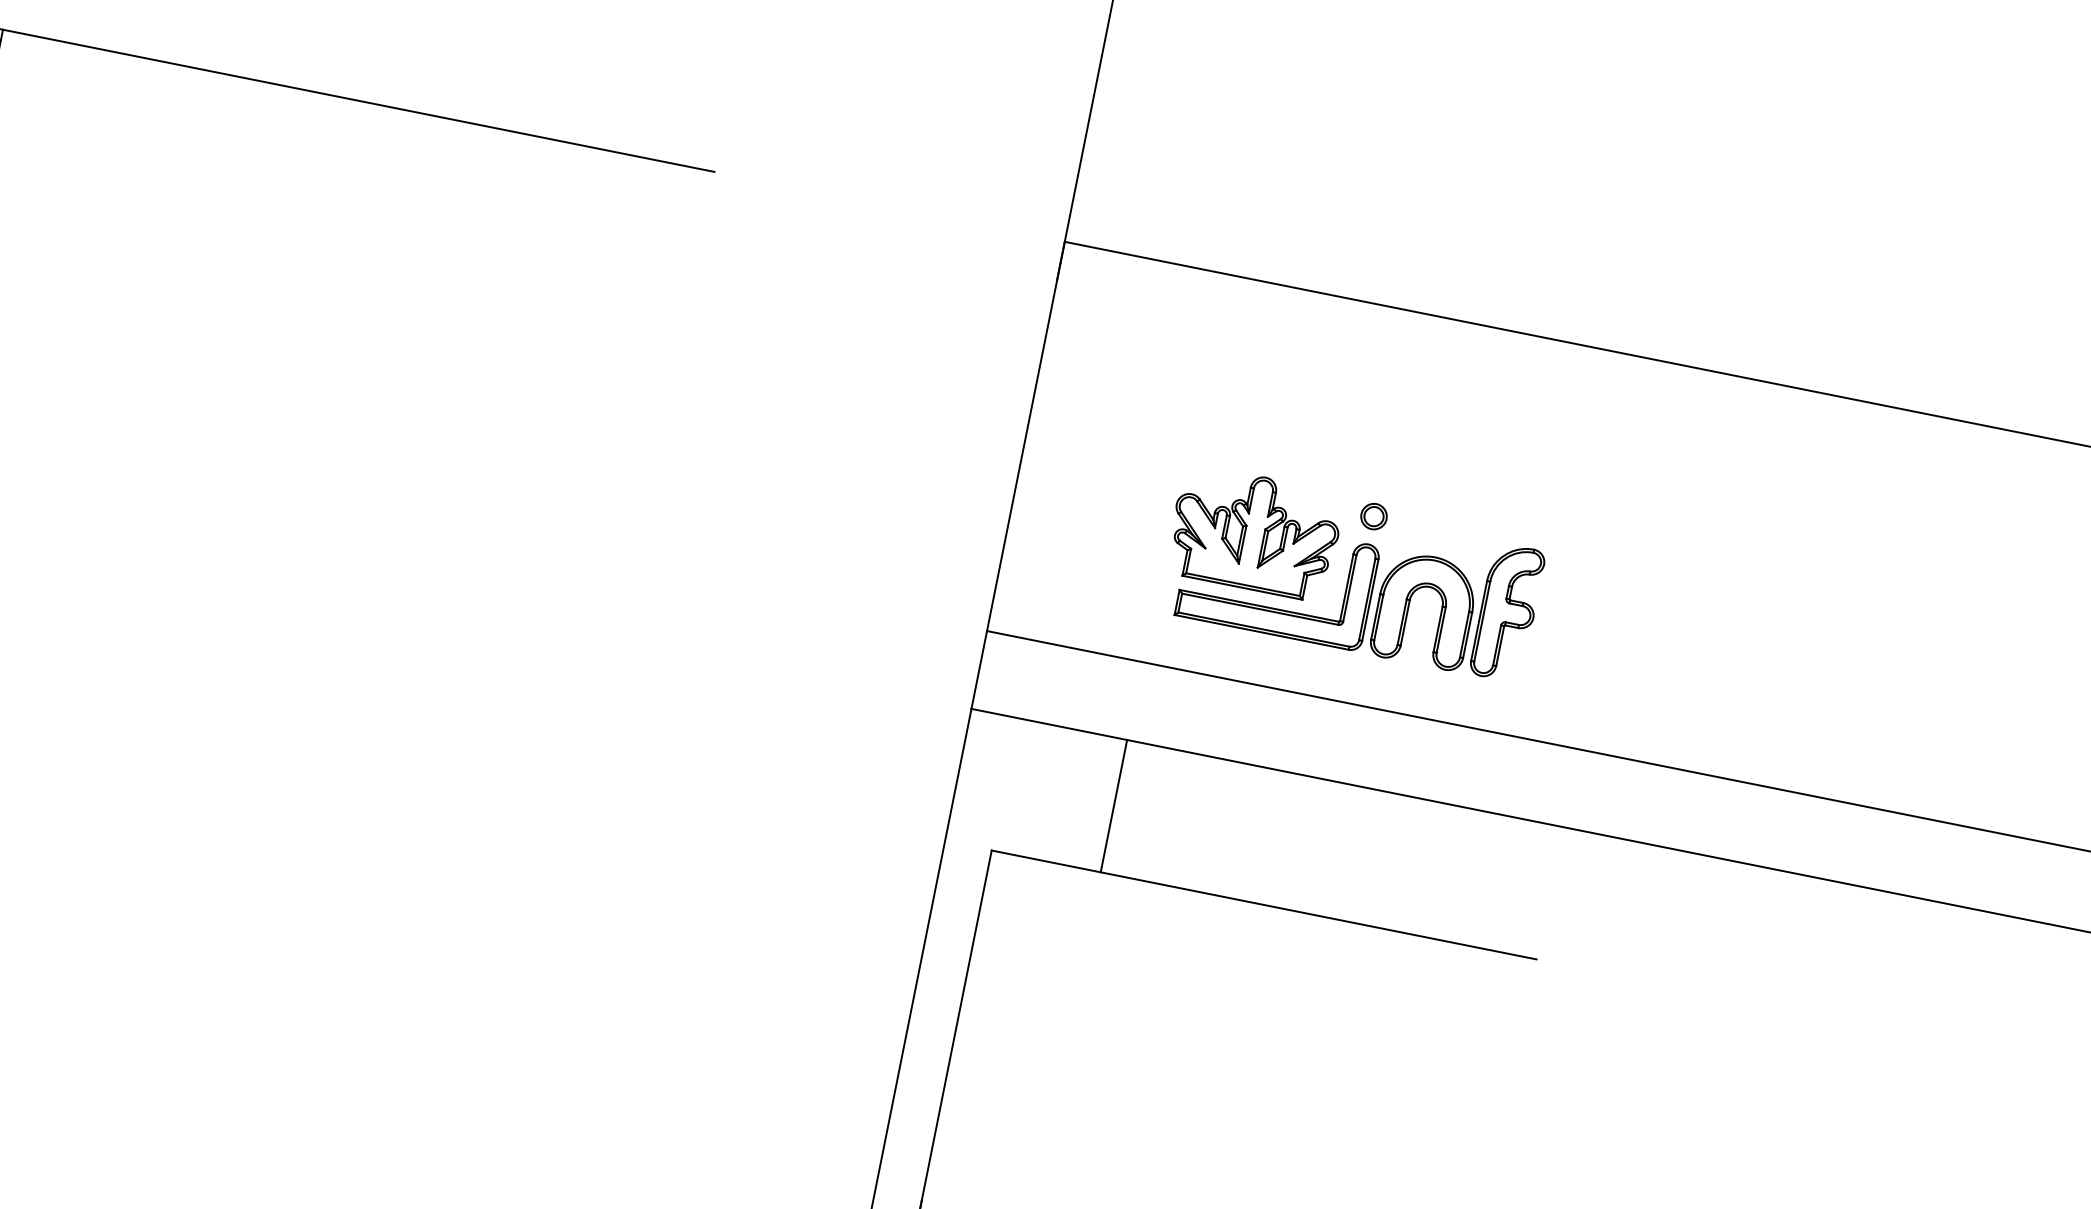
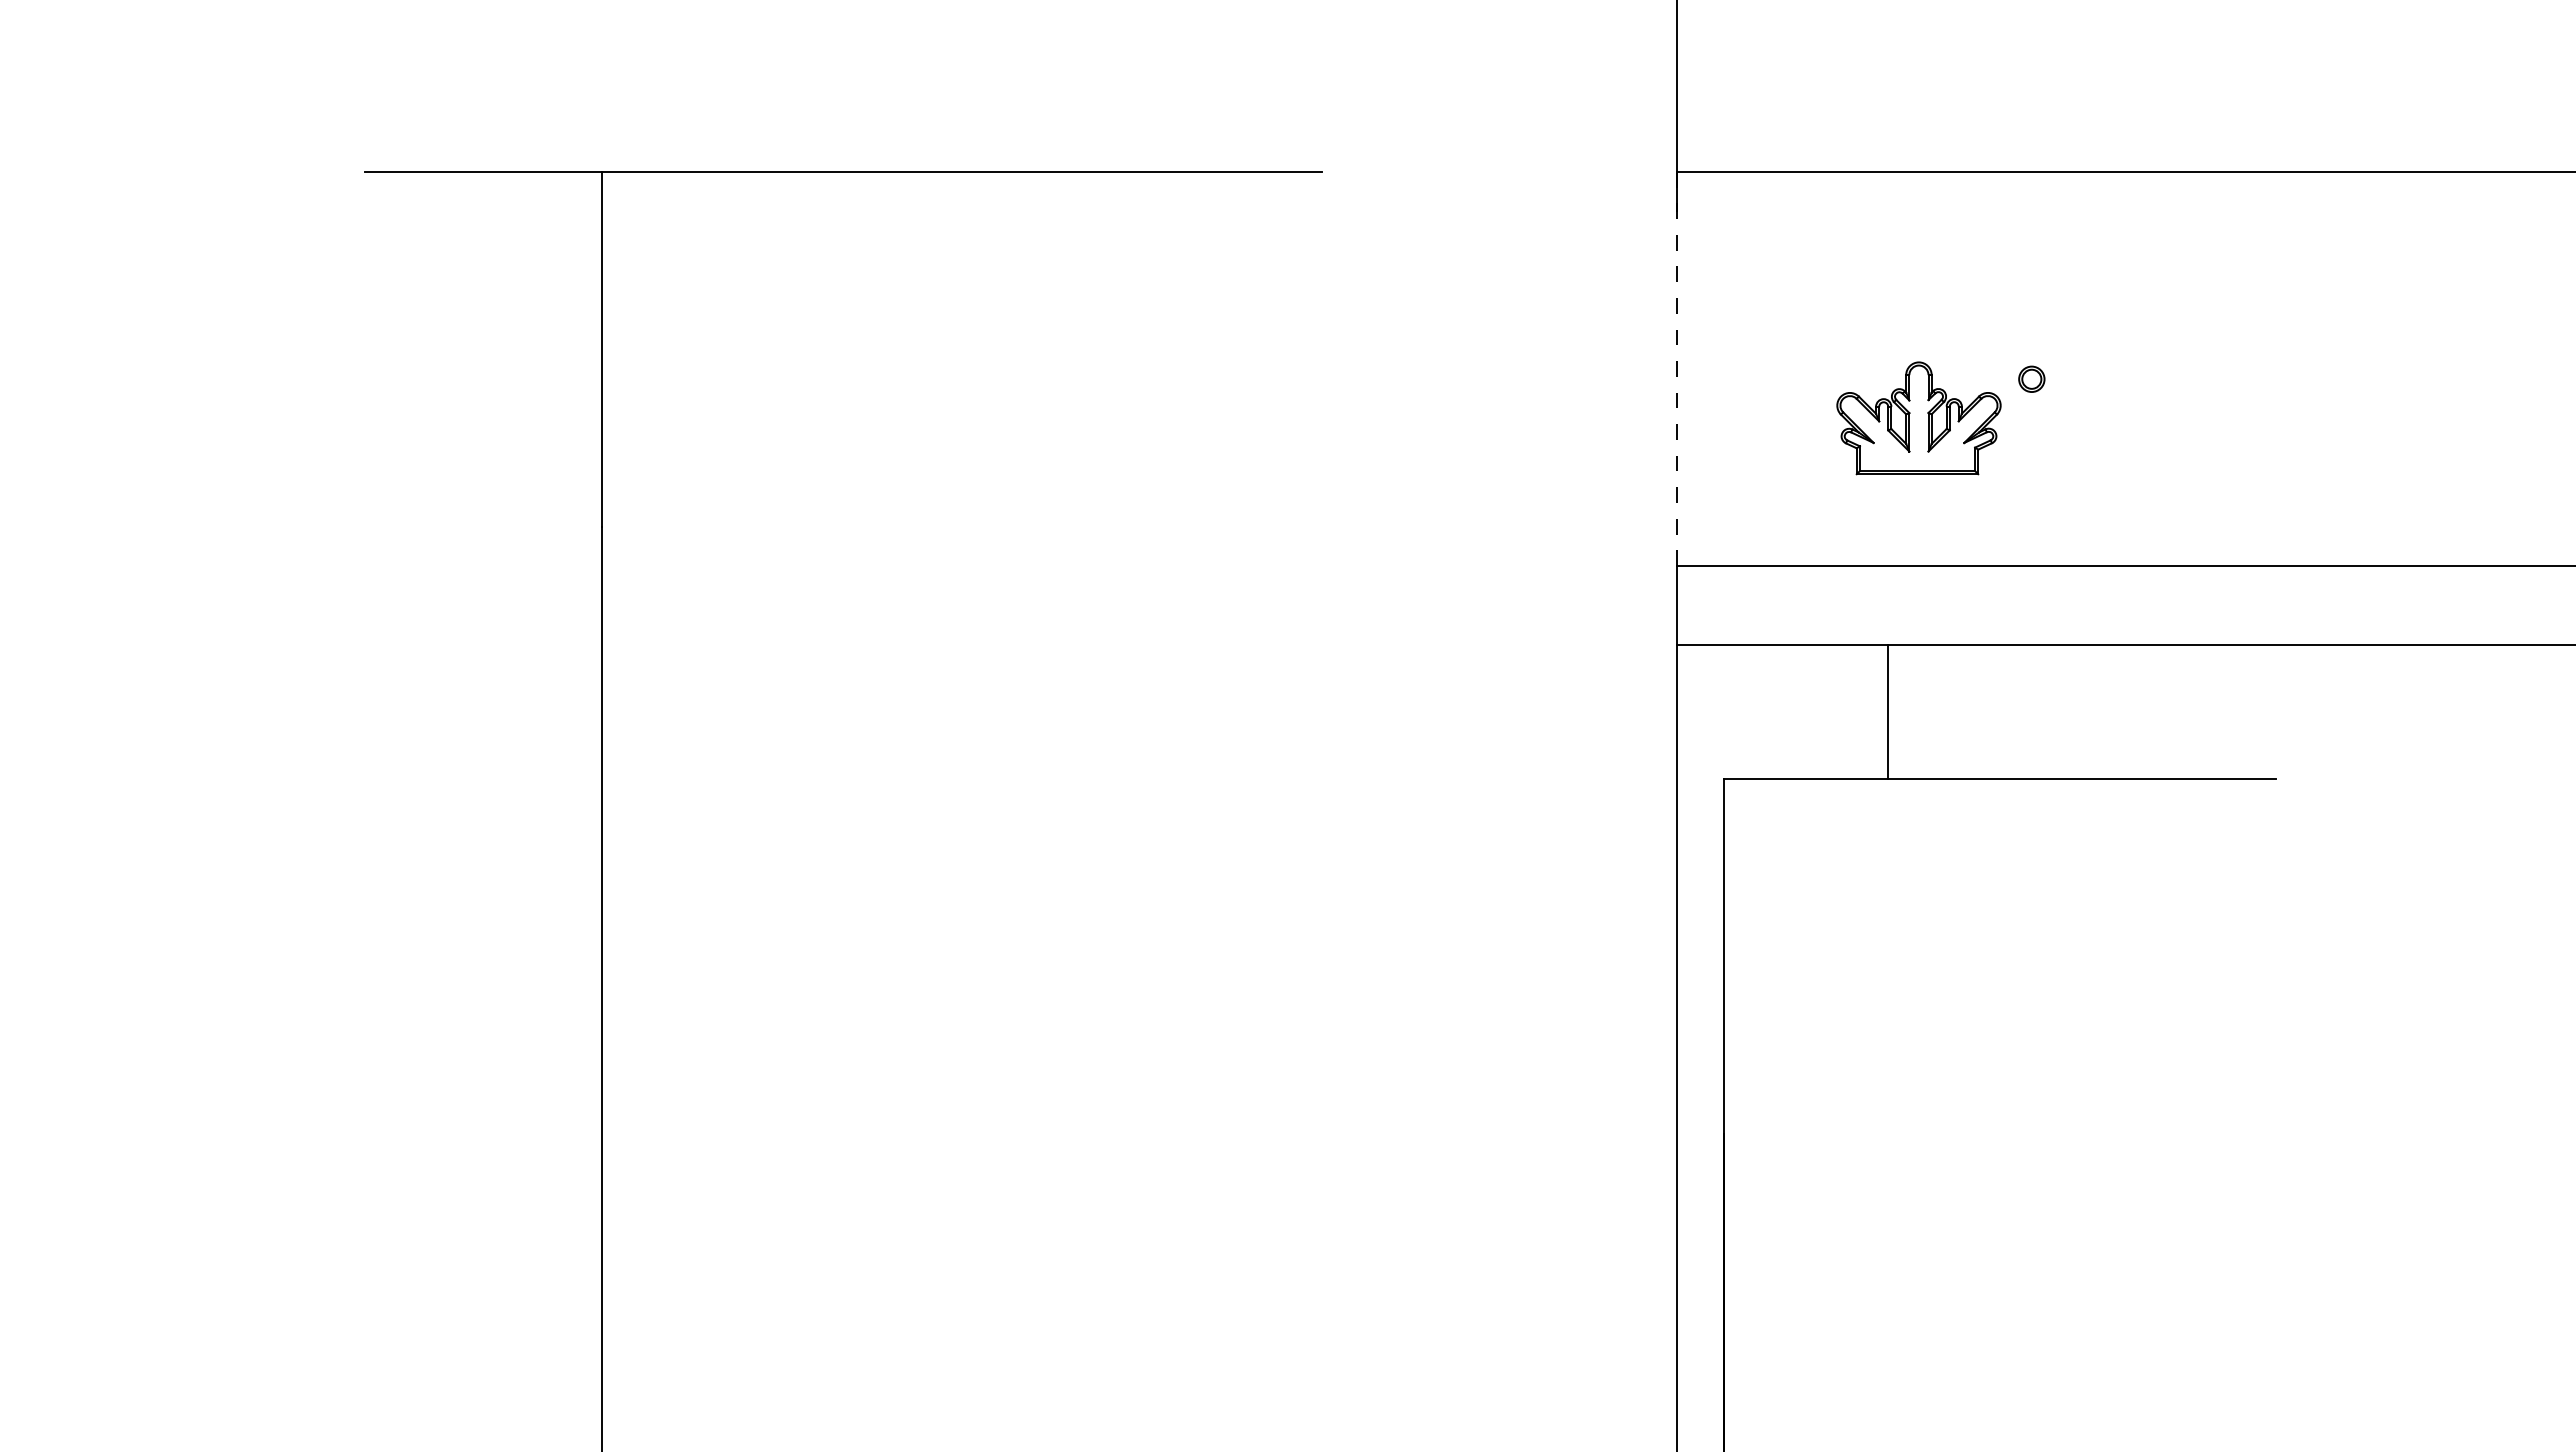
line: (1026, 437) -> (1677, 369), solid -> dashed
part: (1360, 583) -> (2031, 447), removed
line: (1113, 805) -> (1887, 711), moved

